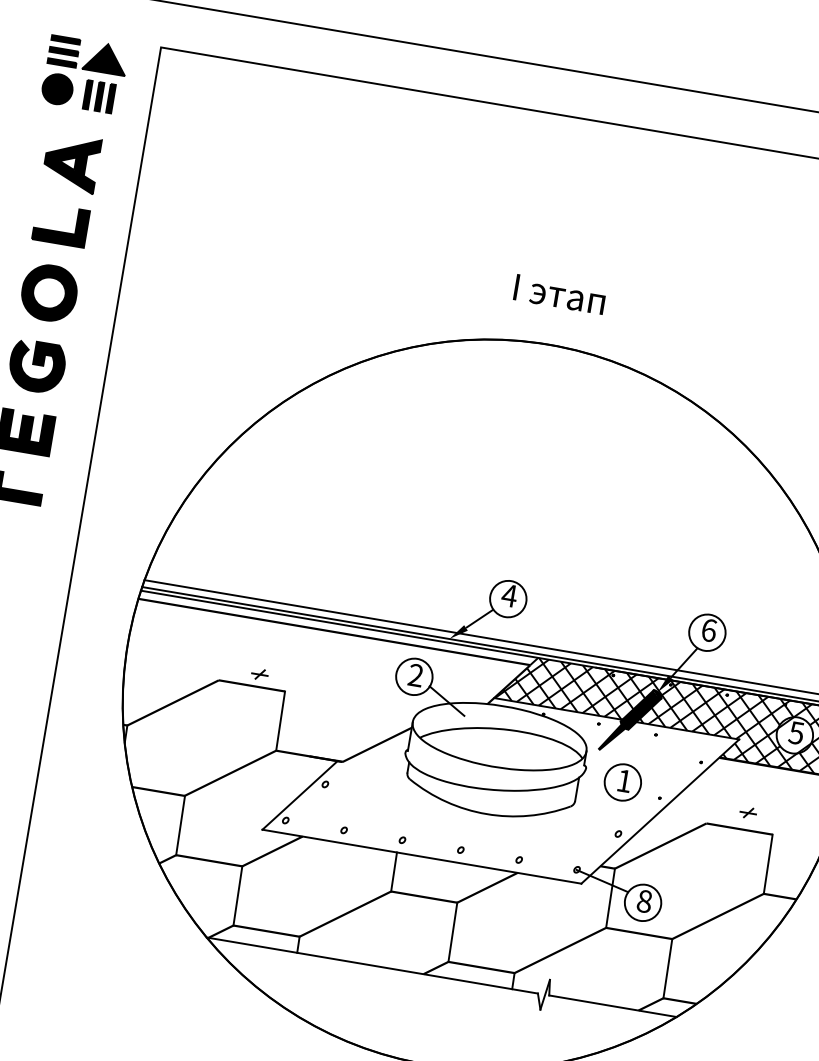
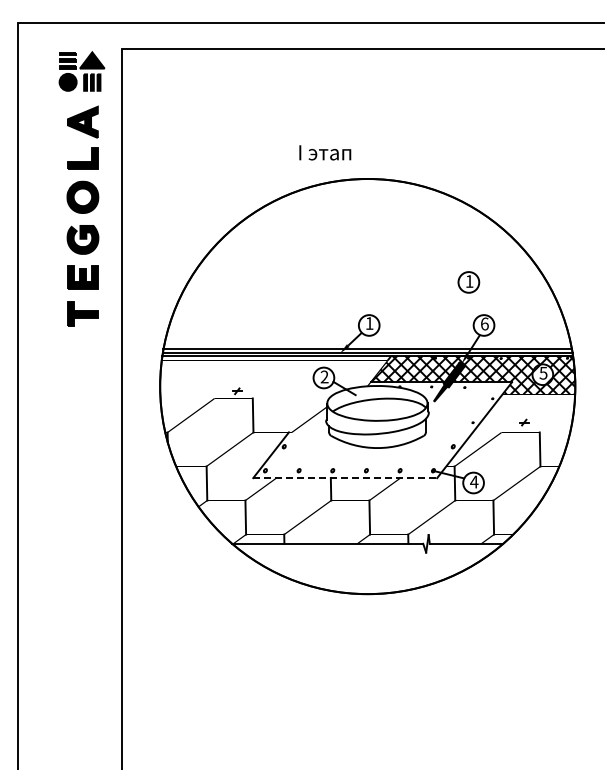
text: (560, 294) -> (325, 152), moved
text: (509, 595) -> (369, 323), 4 -> 1
part: (622, 782) -> (468, 282), moved
line: (422, 857) -> (345, 478), solid -> dashed
text: (645, 900) -> (474, 481), 8 -> 4

